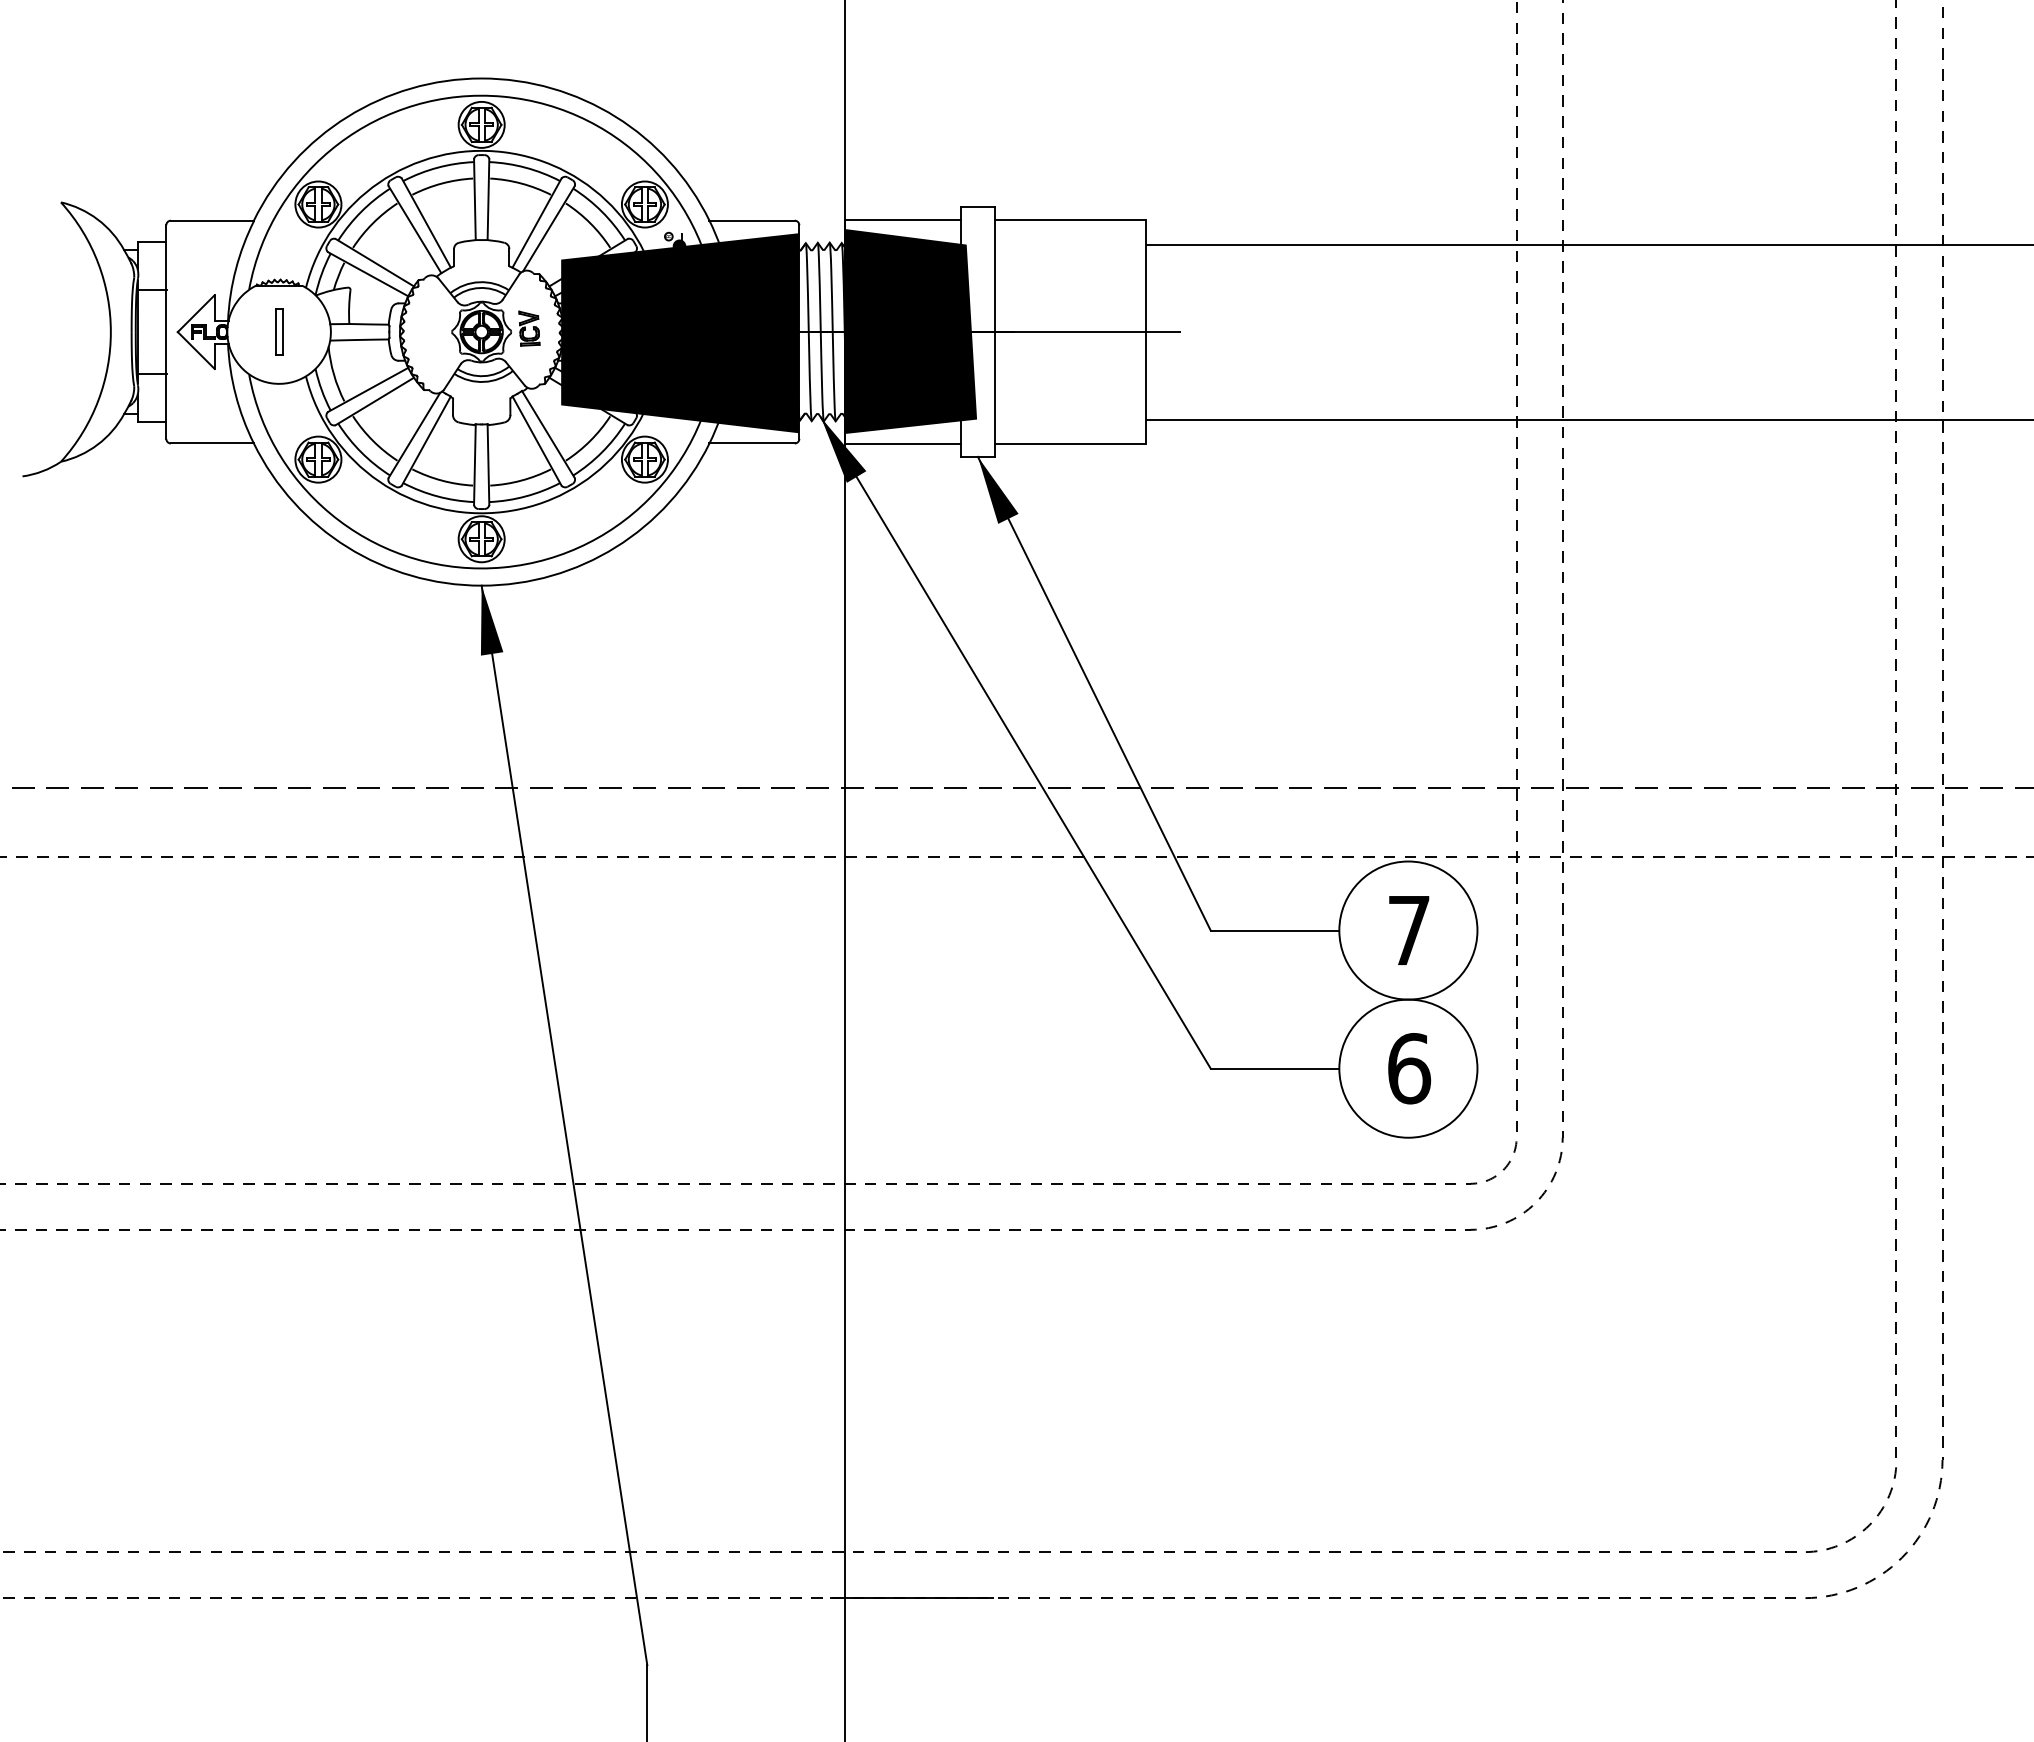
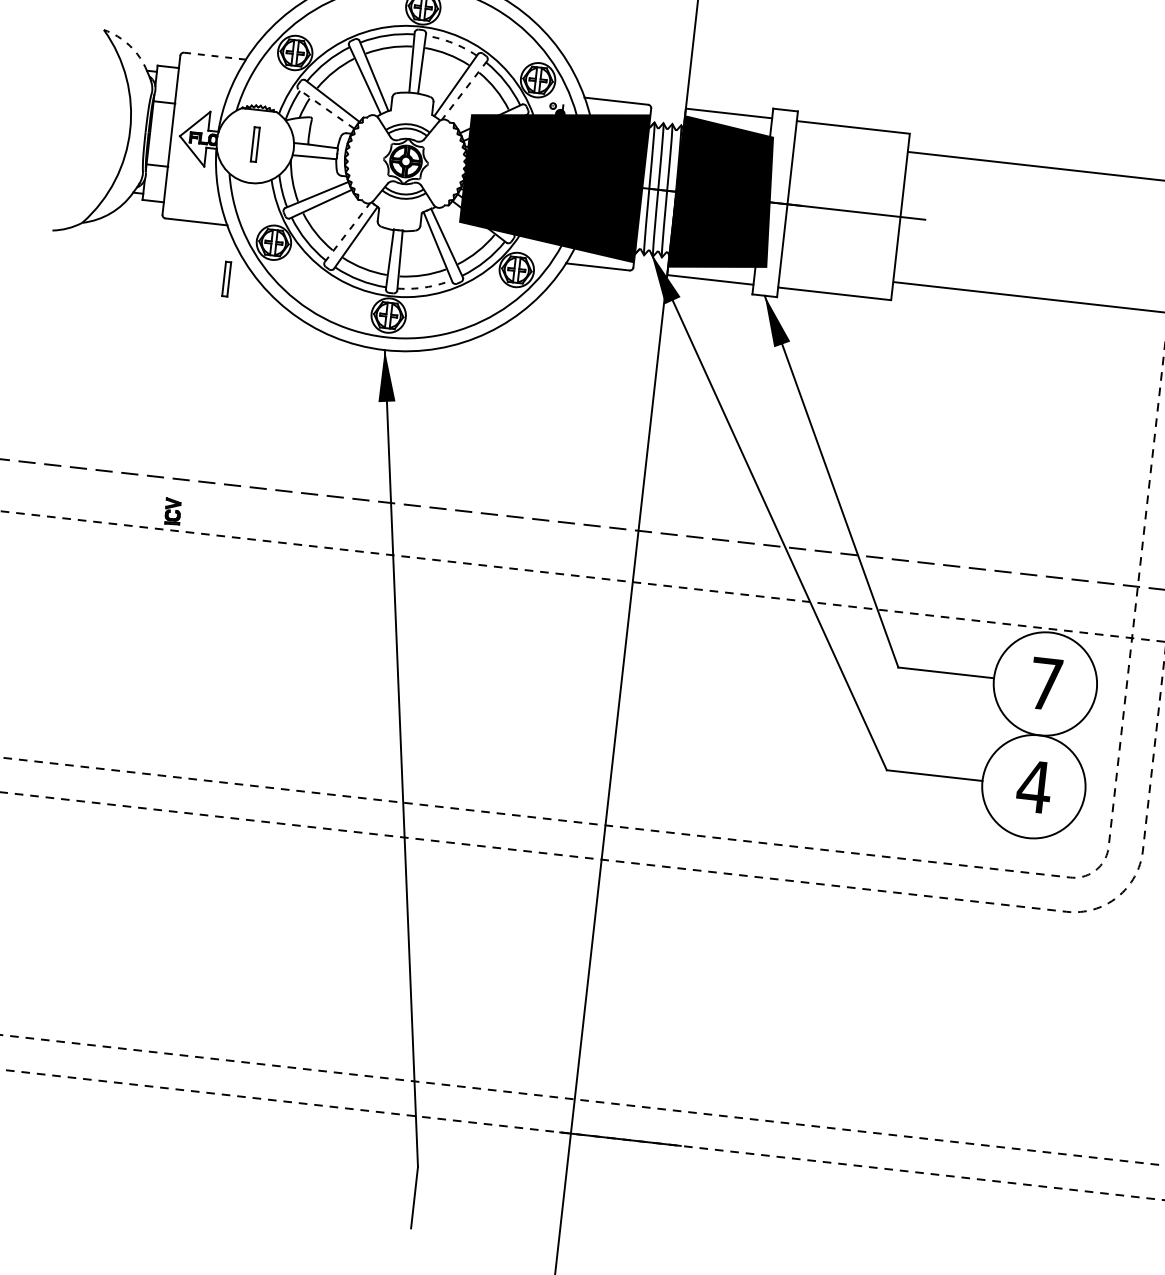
arc: (525, 167) -> (452, 42), solid -> dashed
arc: (97, 219) -> (129, 45), solid -> dashed
line: (212, 220) -> (215, 56), solid -> dashed
line: (548, 228) -> (464, 90), solid -> dashed
line: (368, 274) -> (326, 109), solid -> dashed
part: (529, 328) -> (173, 511), moved
line: (414, 435) -> (347, 232), solid -> dashed
arc: (525, 496) -> (424, 287), solid -> dashed
part: (261, 514) -> (227, 278), added
text: (1408, 1068) -> (1033, 786), 6 -> 4

